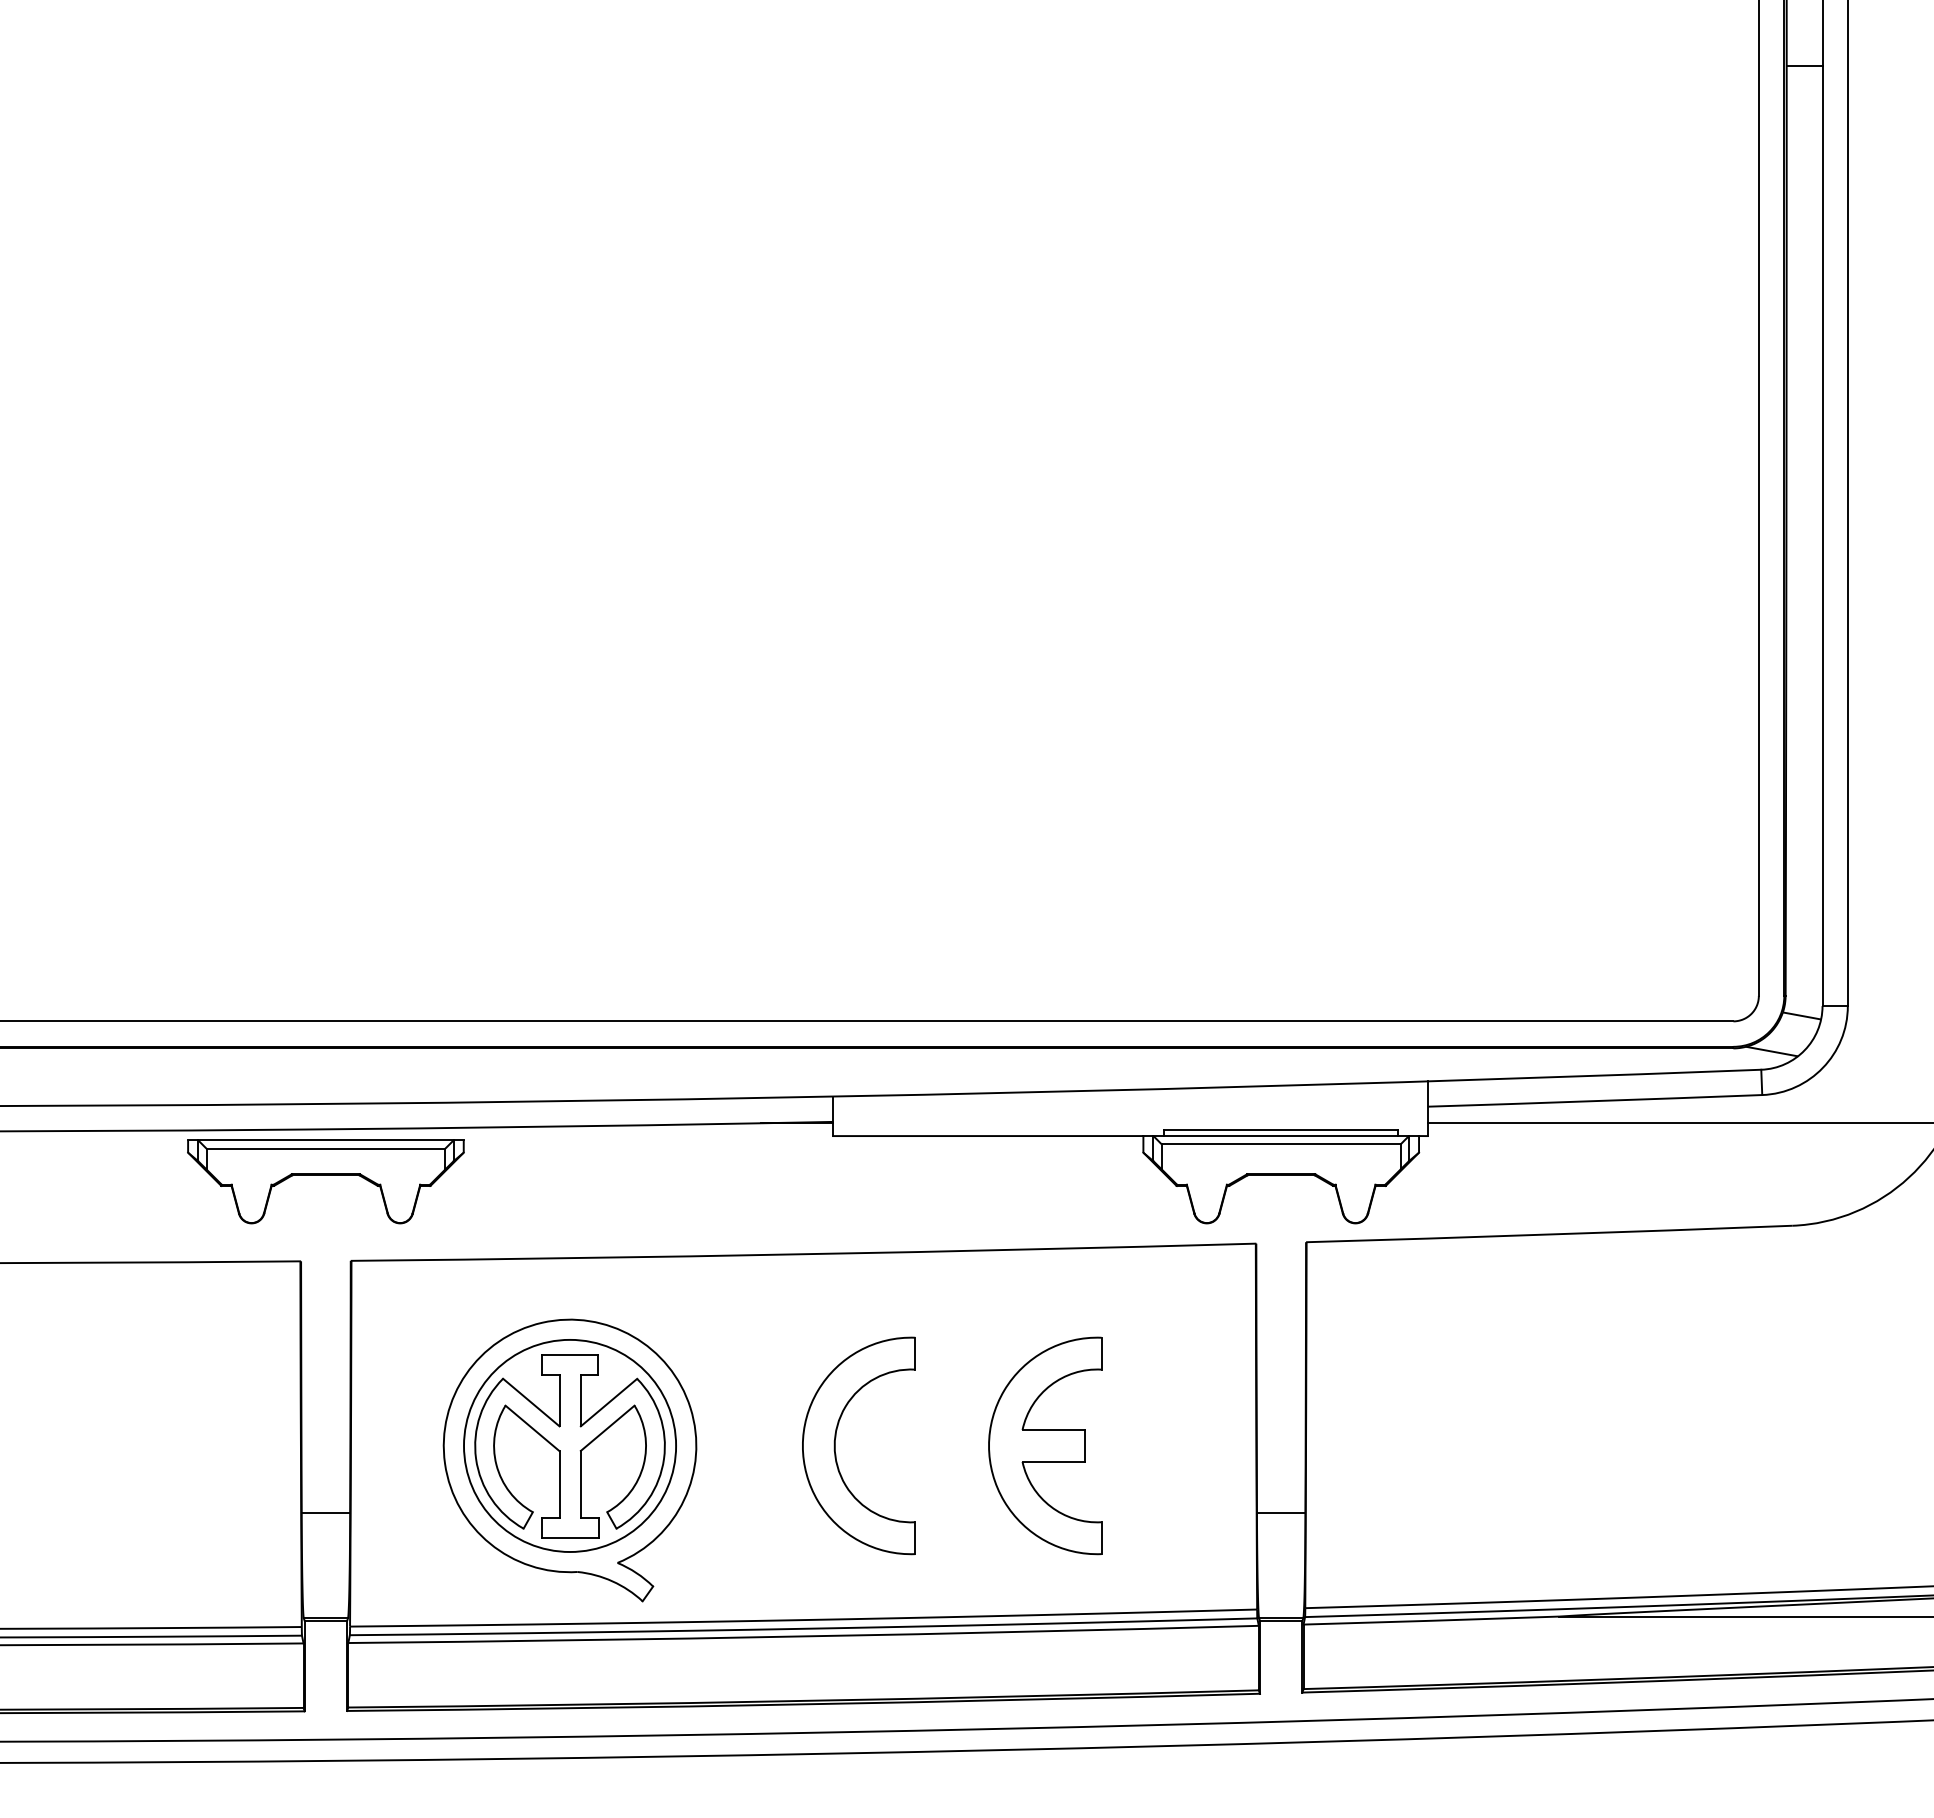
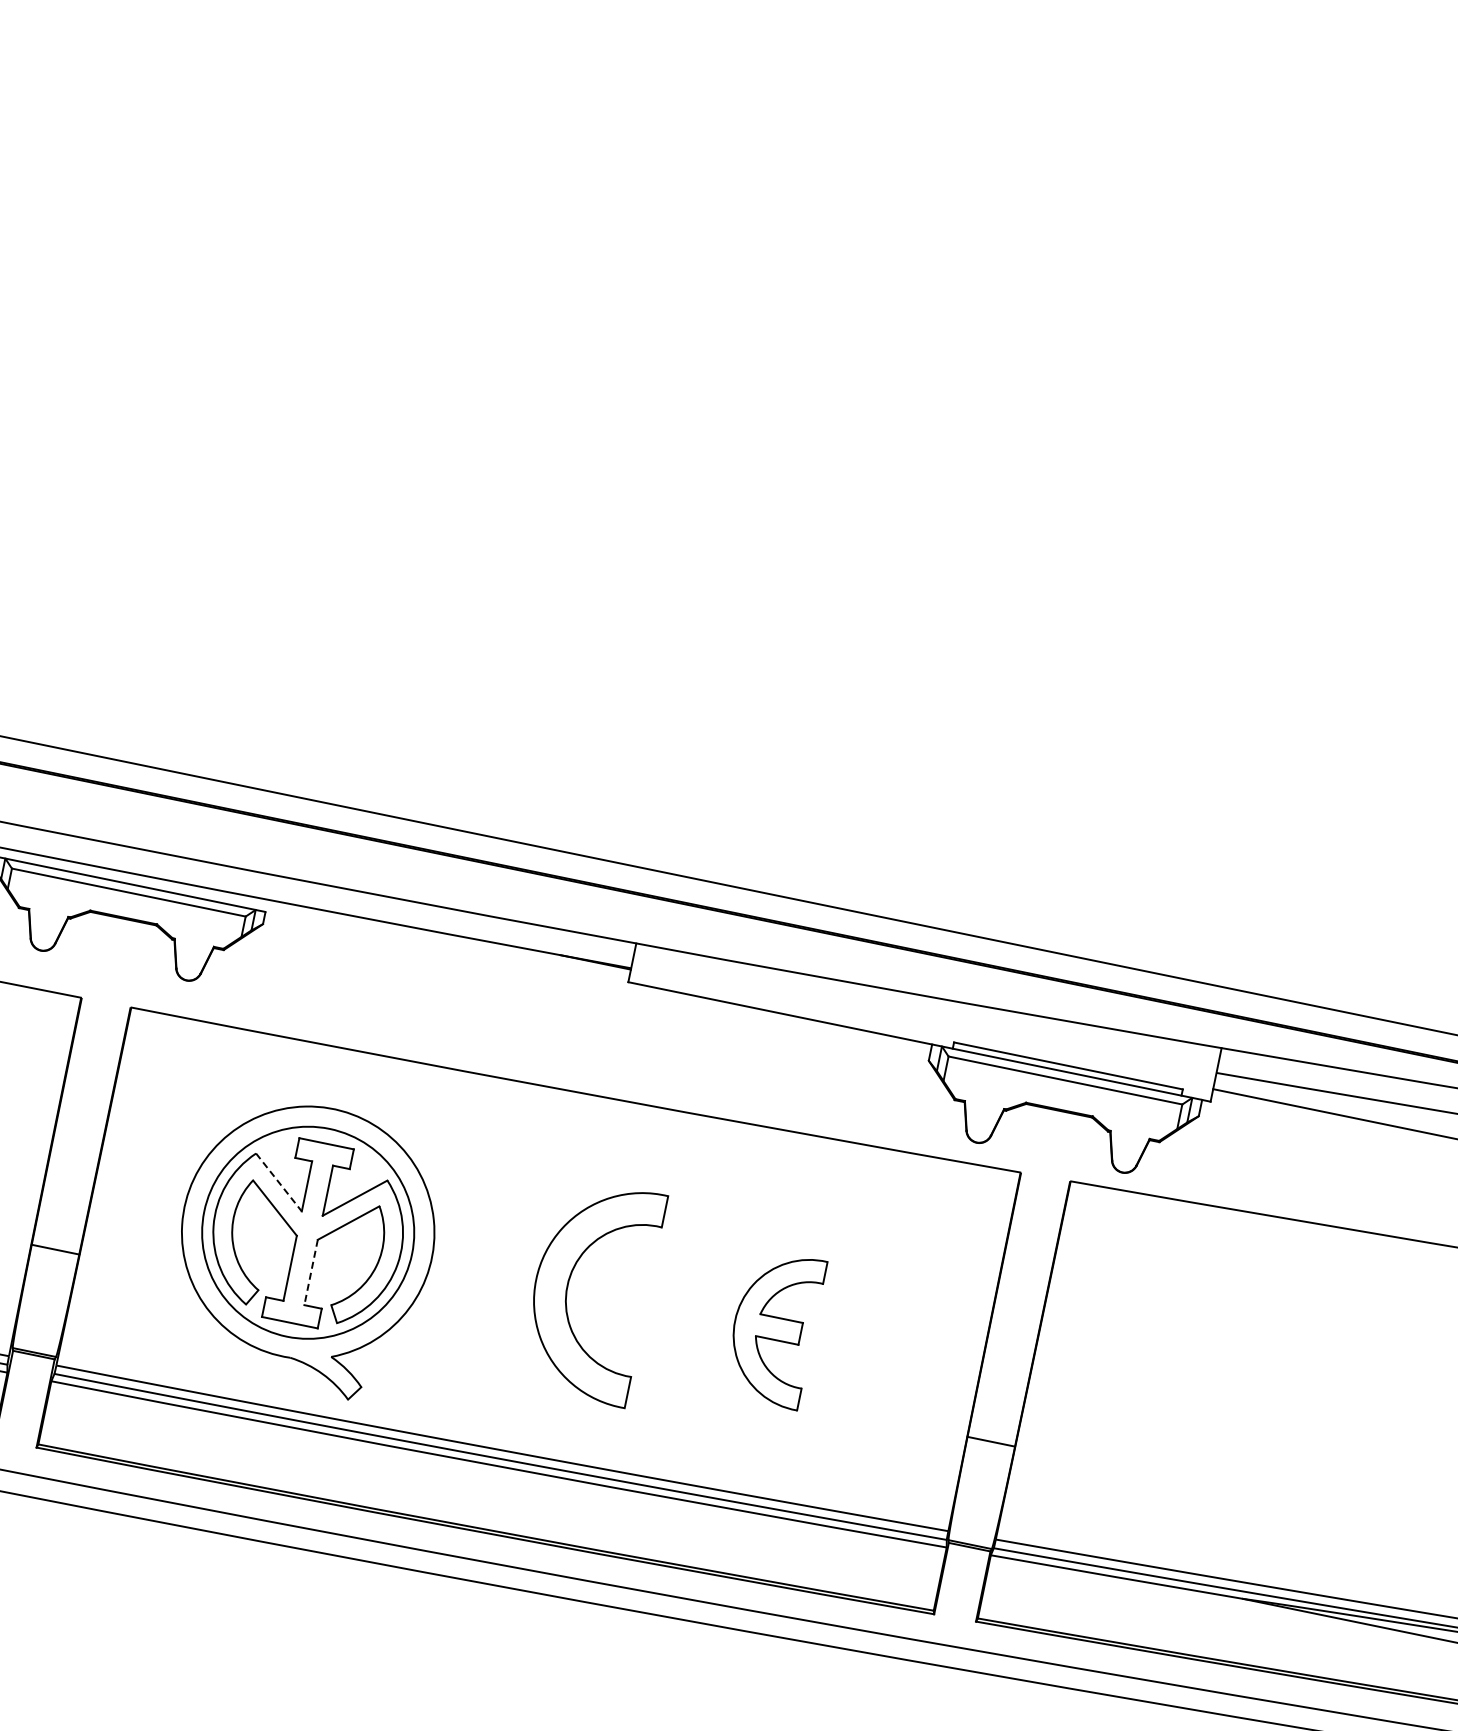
line: (531, 1402) -> (279, 1182), solid -> dashed
part: (1045, 1445) -> (774, 1327), size x0.7
line: (580, 1484) -> (310, 1272), solid -> dashed

